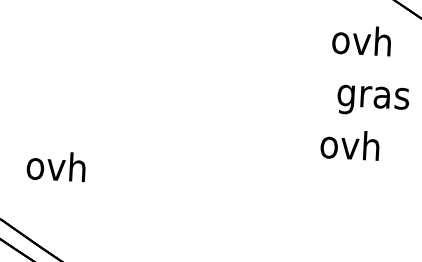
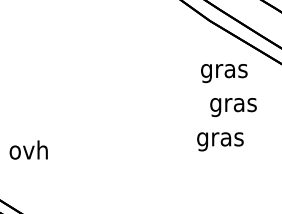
text: (362, 45) -> (224, 71), ovh -> gras
text: (350, 149) -> (220, 139), ovh -> gras
text: (55, 165) -> (28, 149), moved

